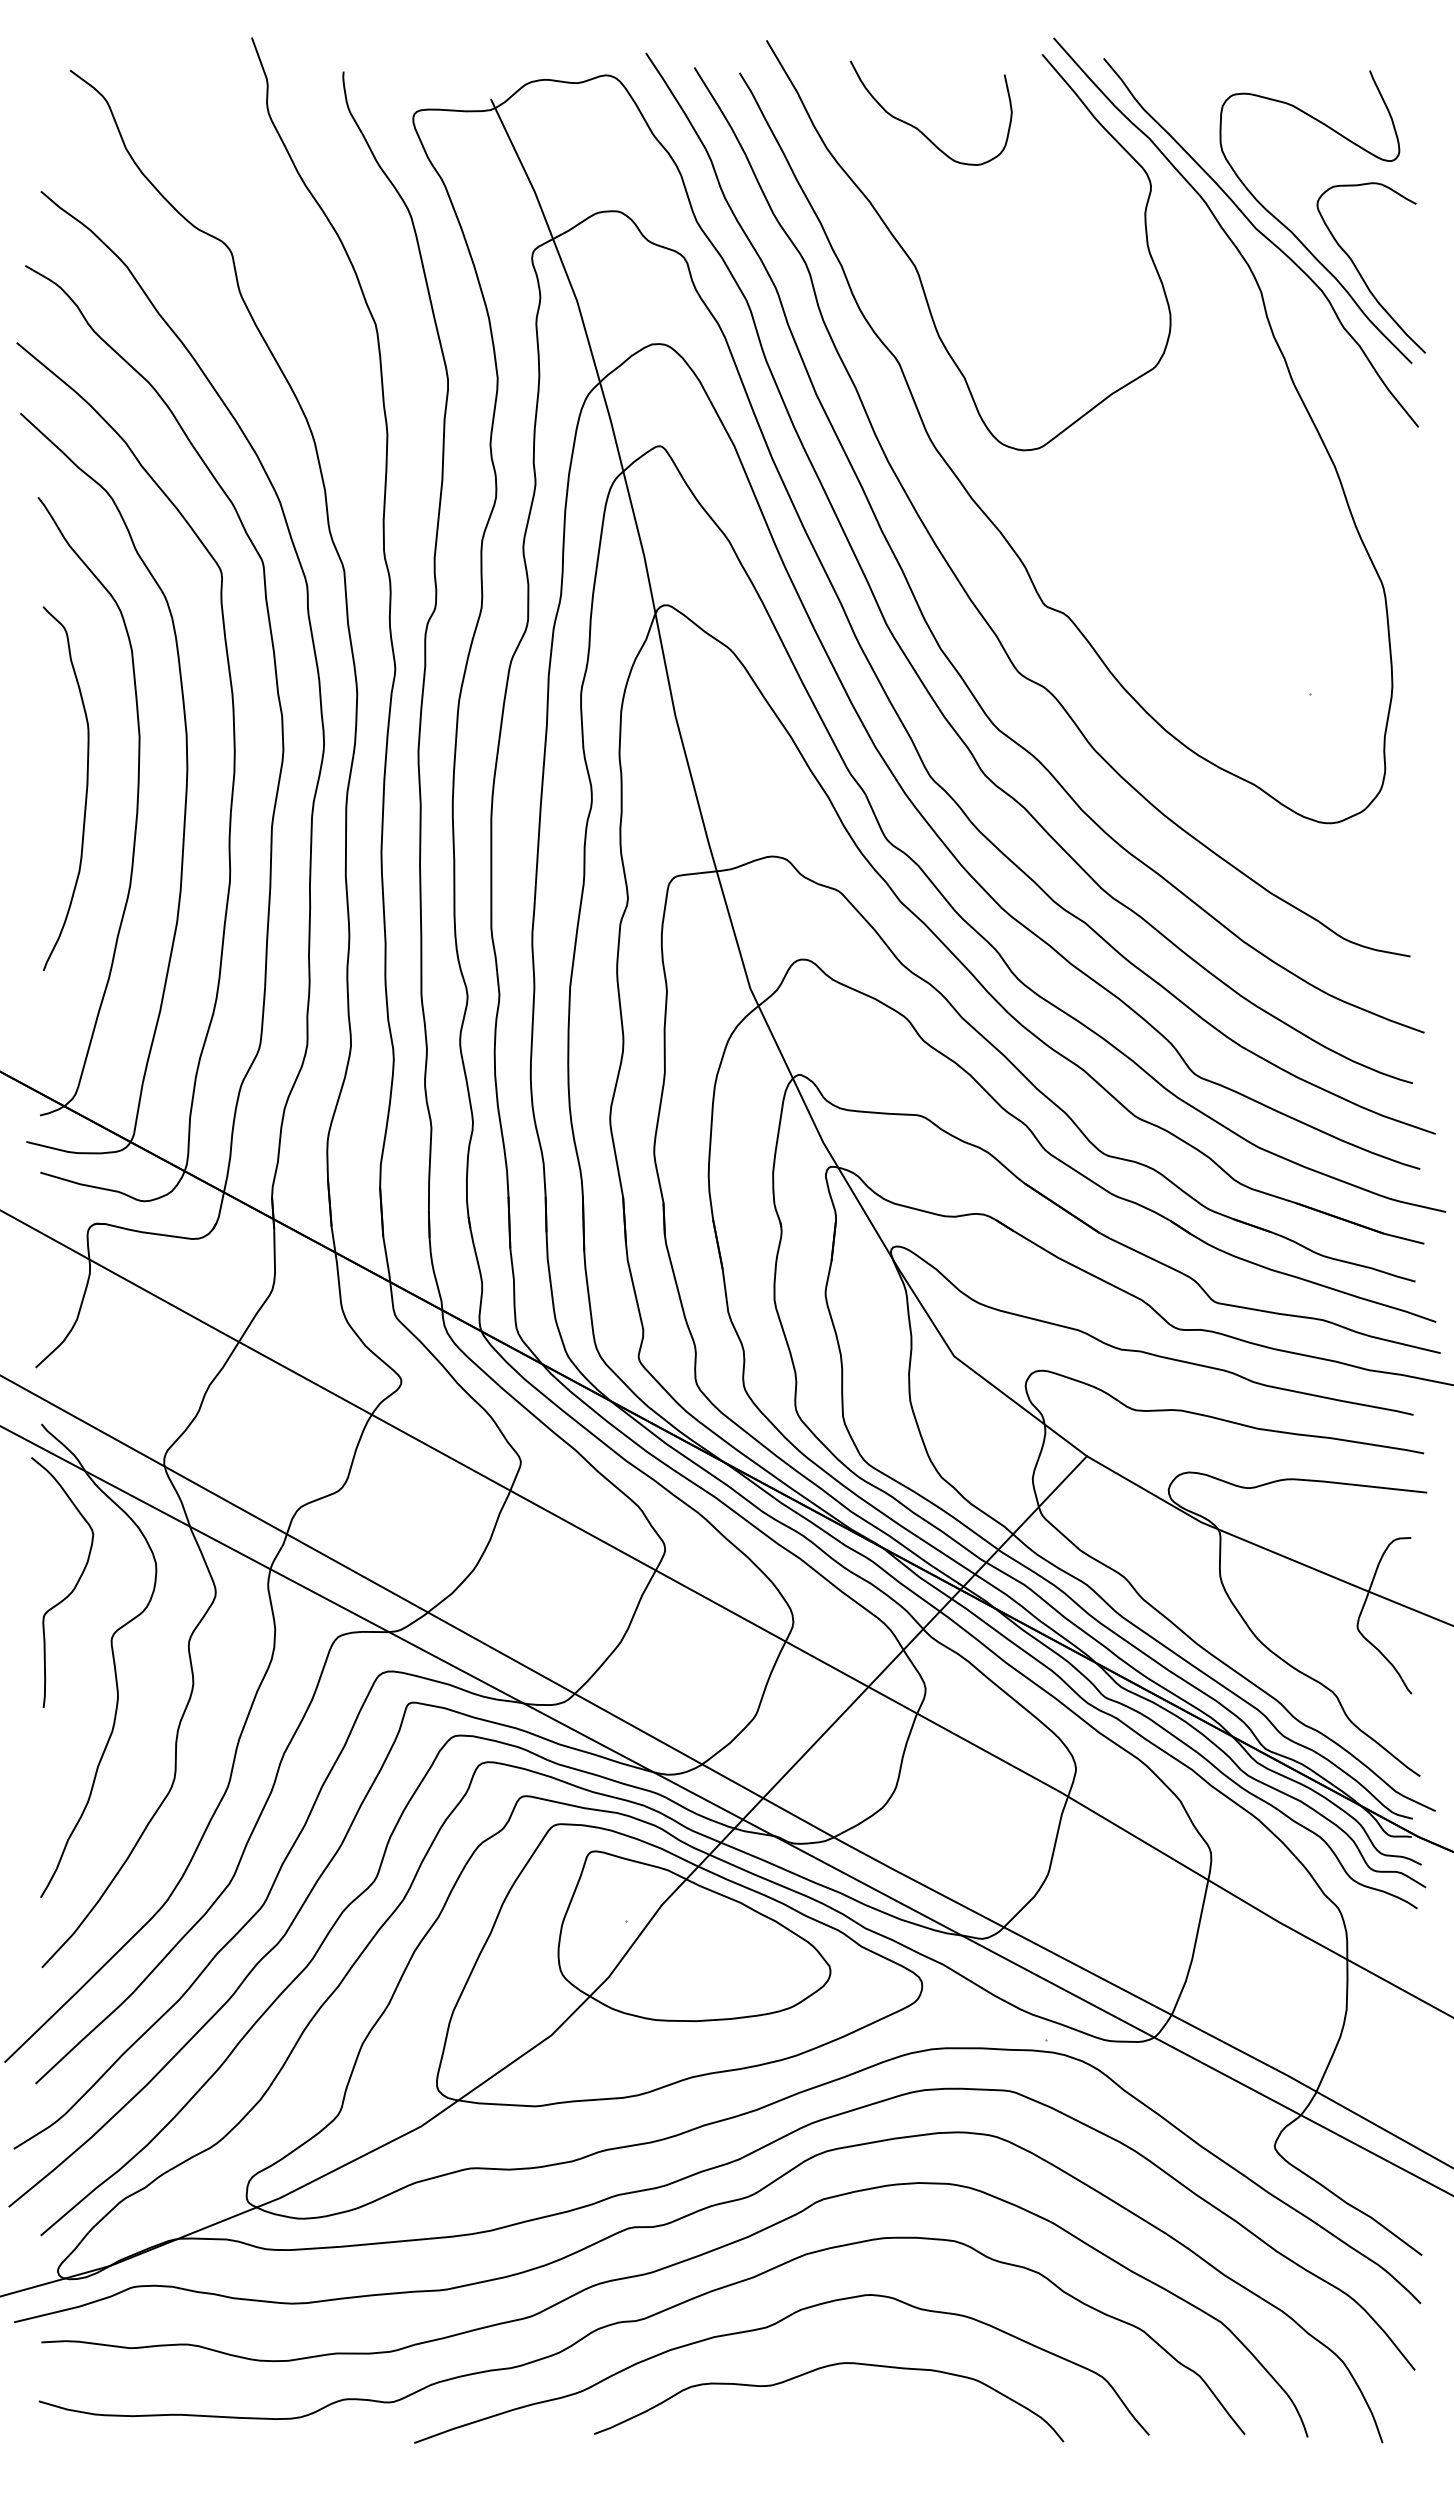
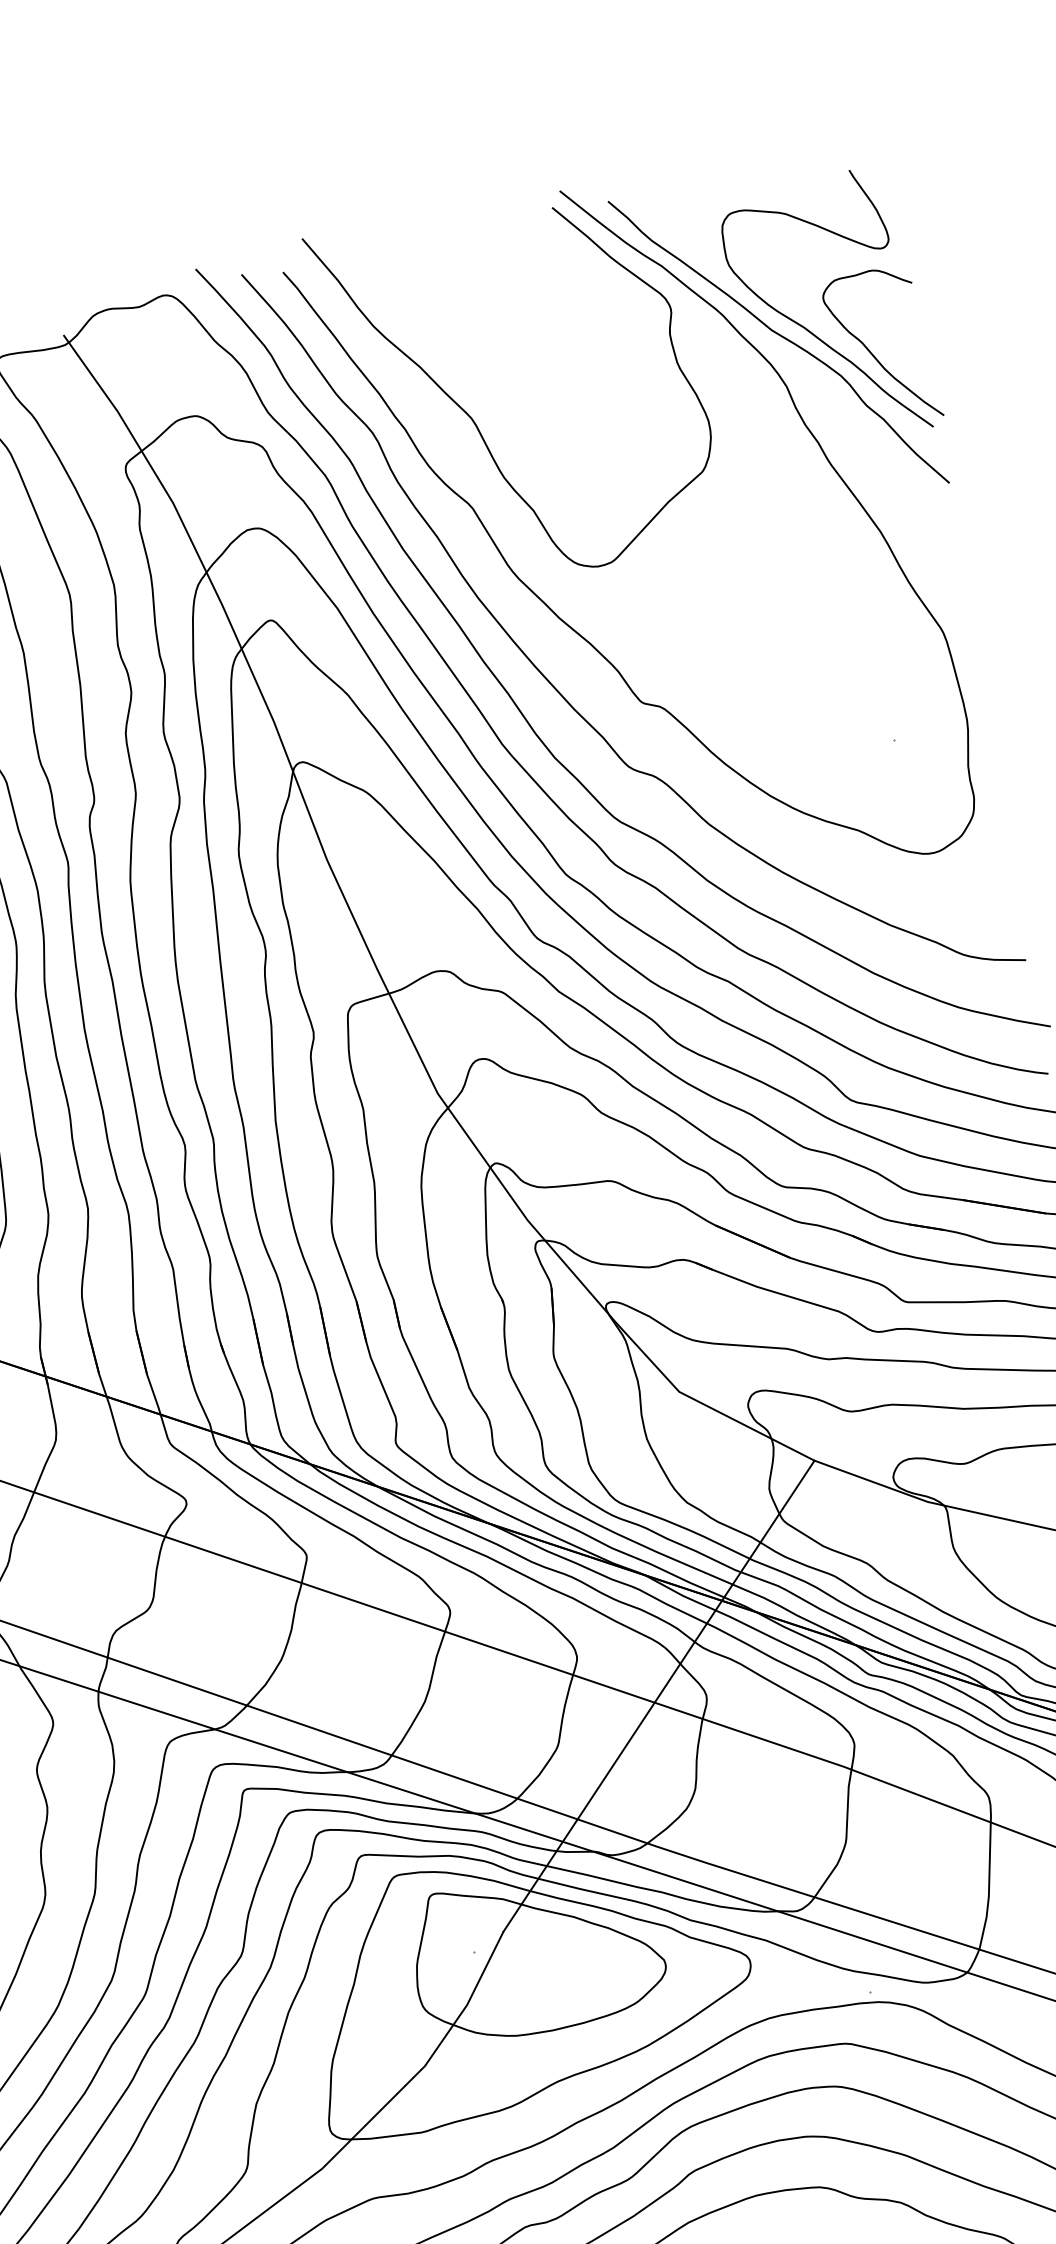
curve: (917, 127) -> (451, 293), removed

